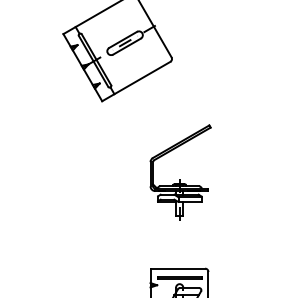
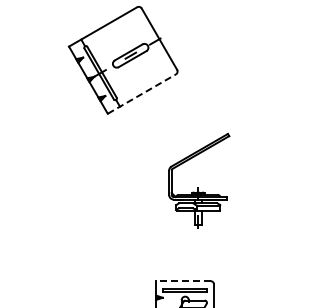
line: (136, 80) -> (142, 93), solid -> dashed
part: (179, 178) -> (198, 187), moved
line: (176, 268) -> (182, 281), solid -> dashed

